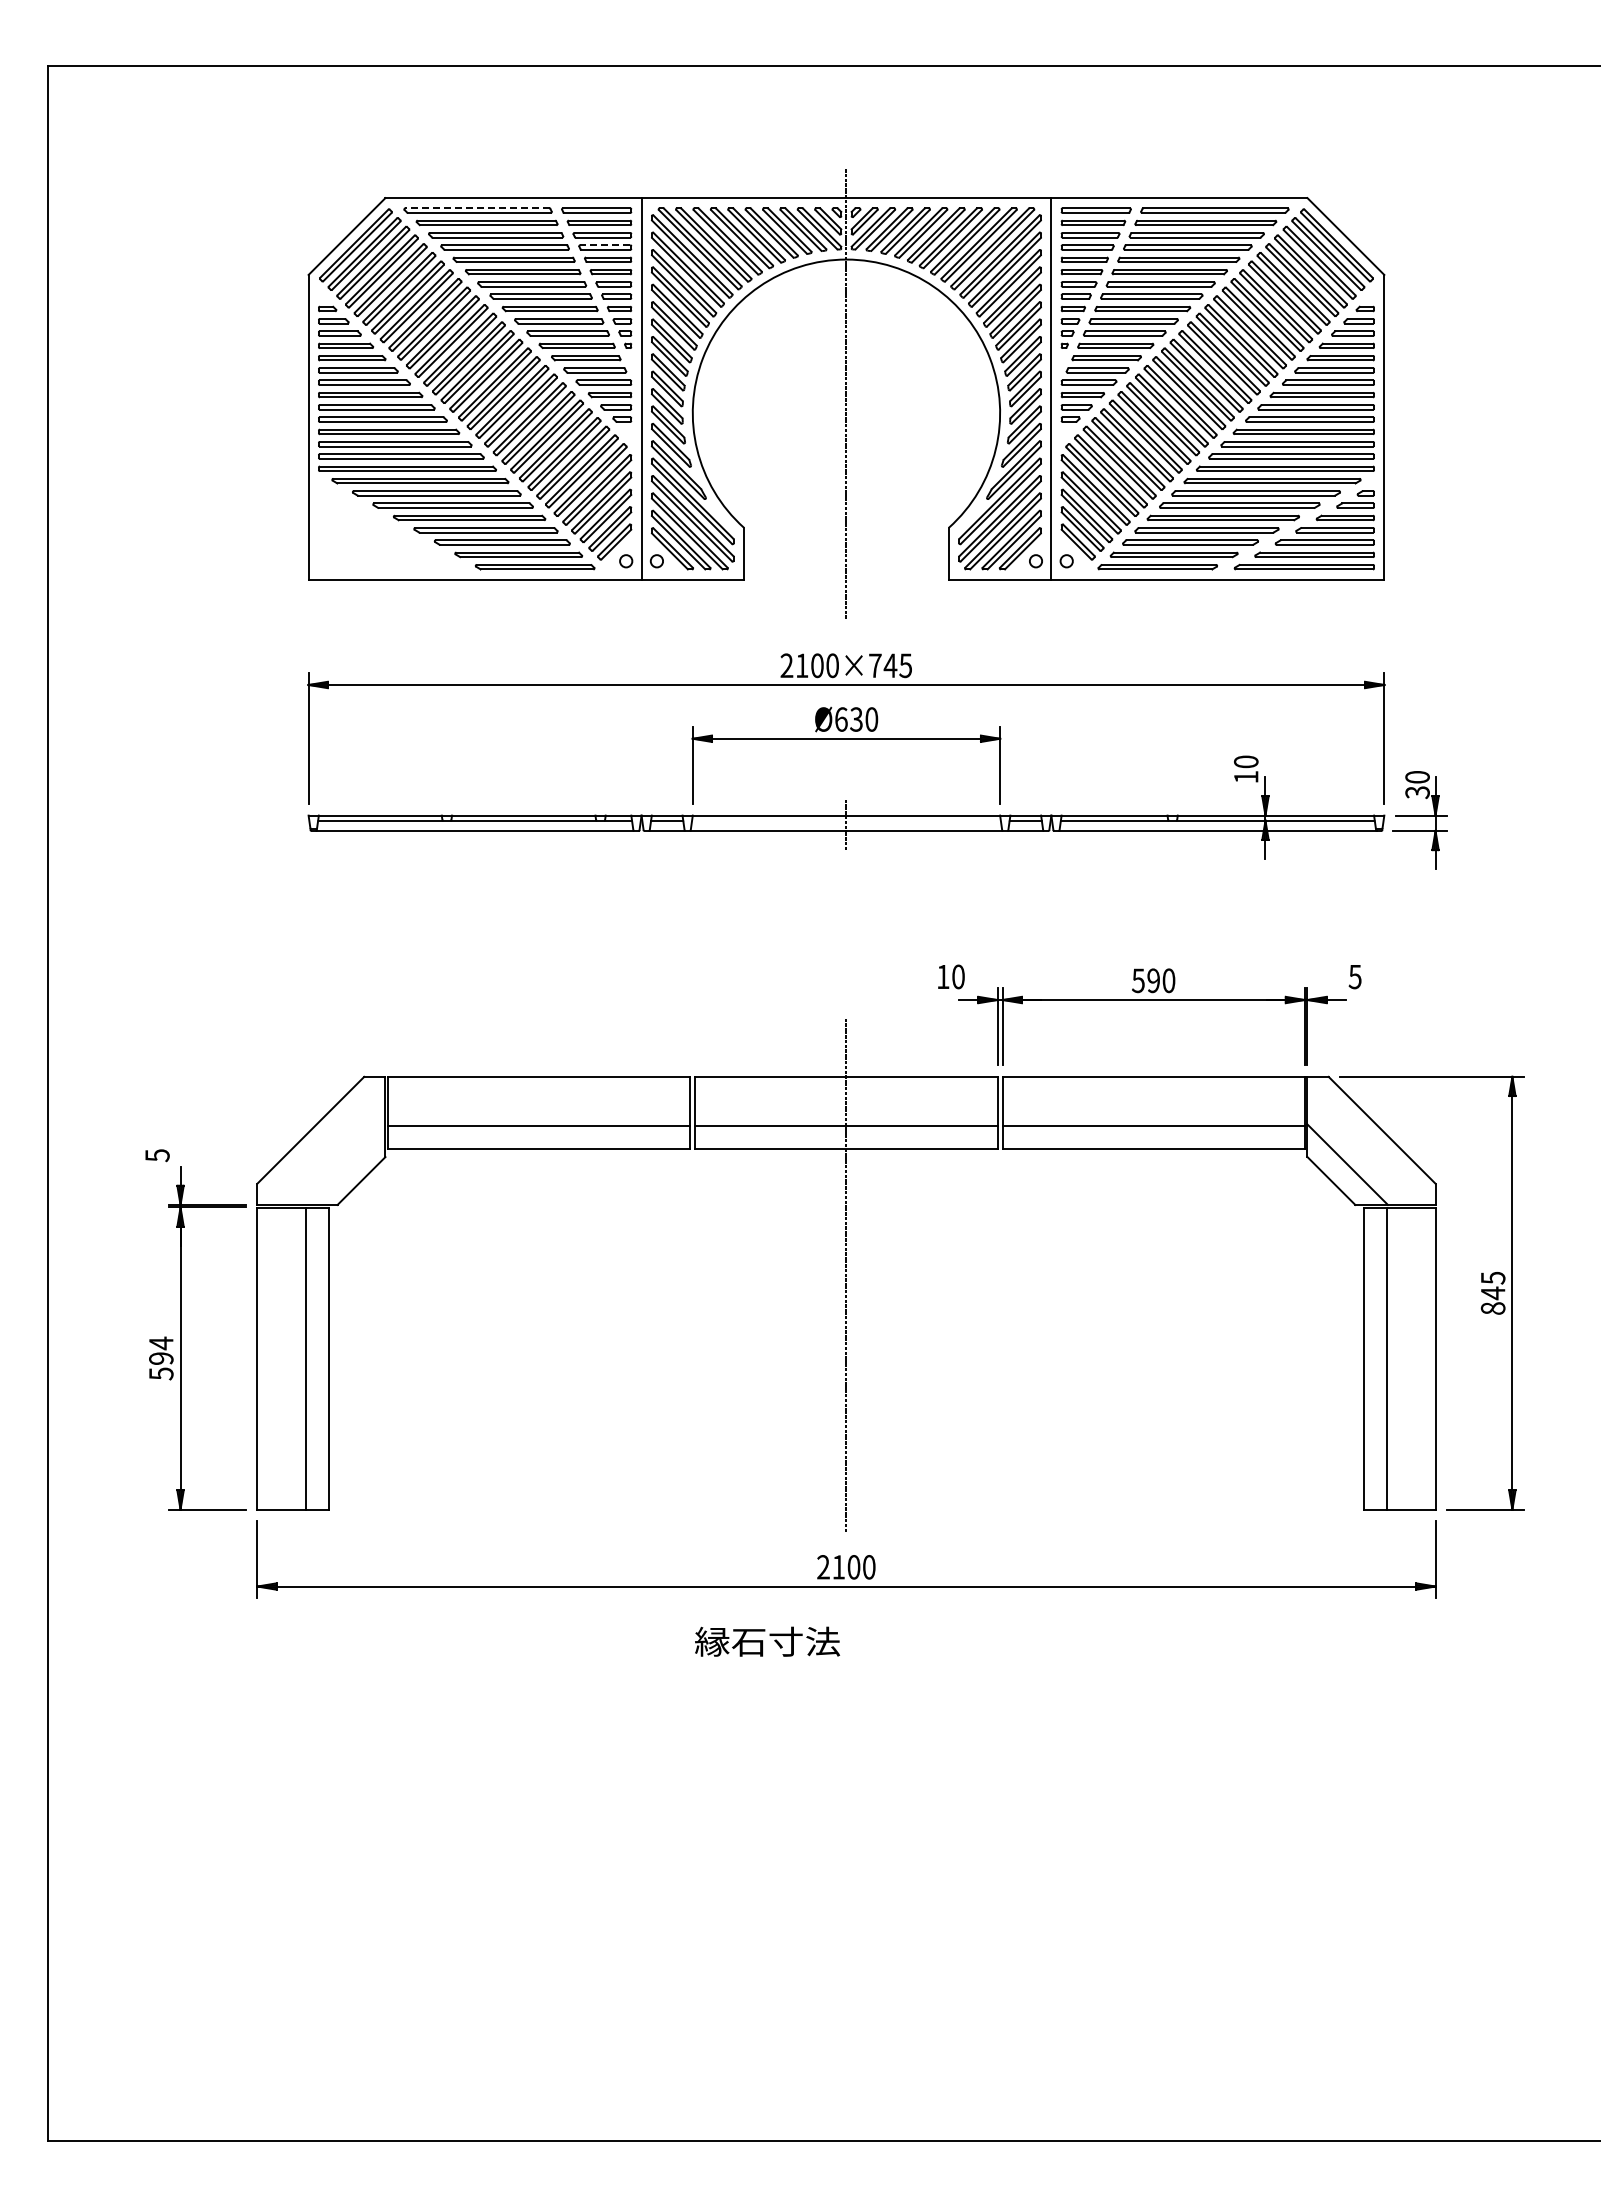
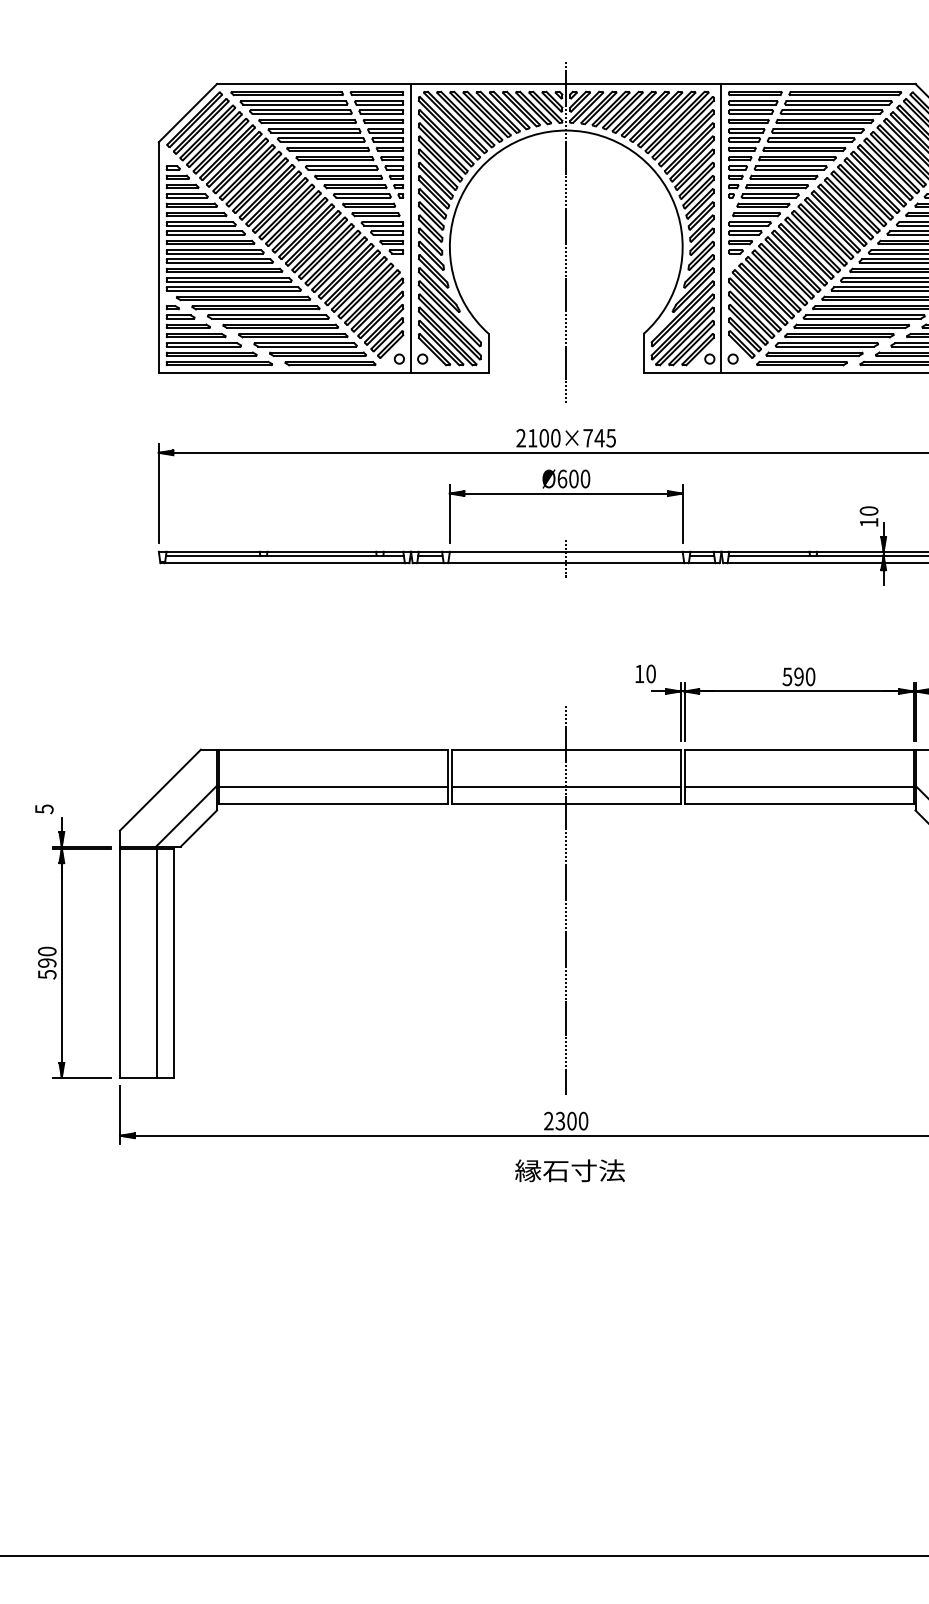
line: (476, 208) -> (286, 91), dashed -> solid
line: (604, 245) -> (382, 119), dashed -> solid
part: (388, 530) -> (219, 335), added
text: (856, 719) -> (573, 478), Ø630 -> Ø600
line: (344, 1164) -> (186, 816), added
text: (161, 1343) -> (47, 951), 594 -> 590
text: (838, 1567) -> (560, 1121), 2100 -> 2300
text: (767, 1641) -> (570, 1170), moved

